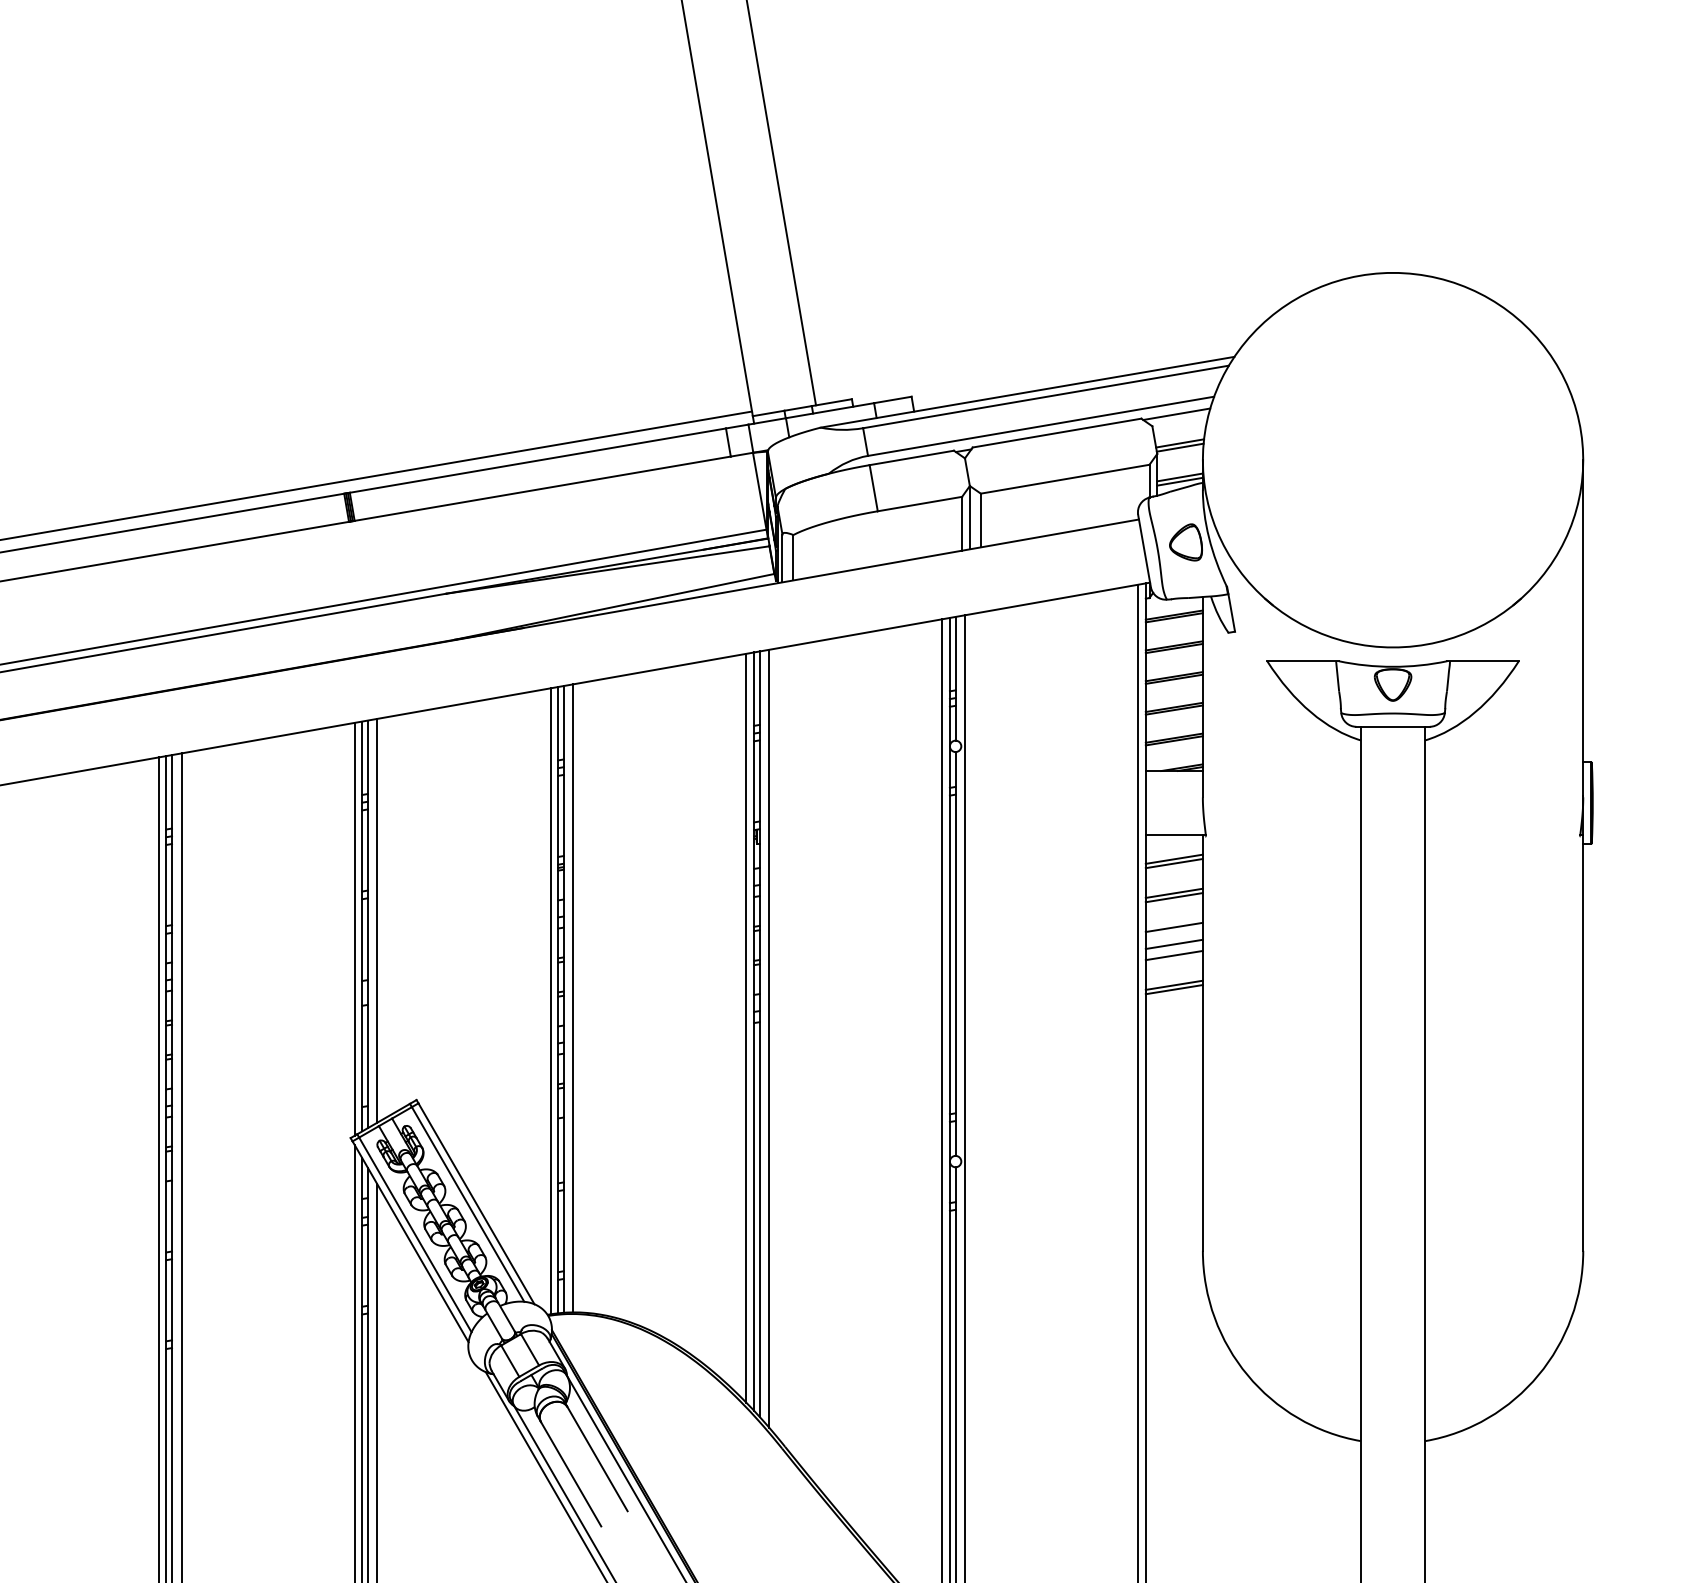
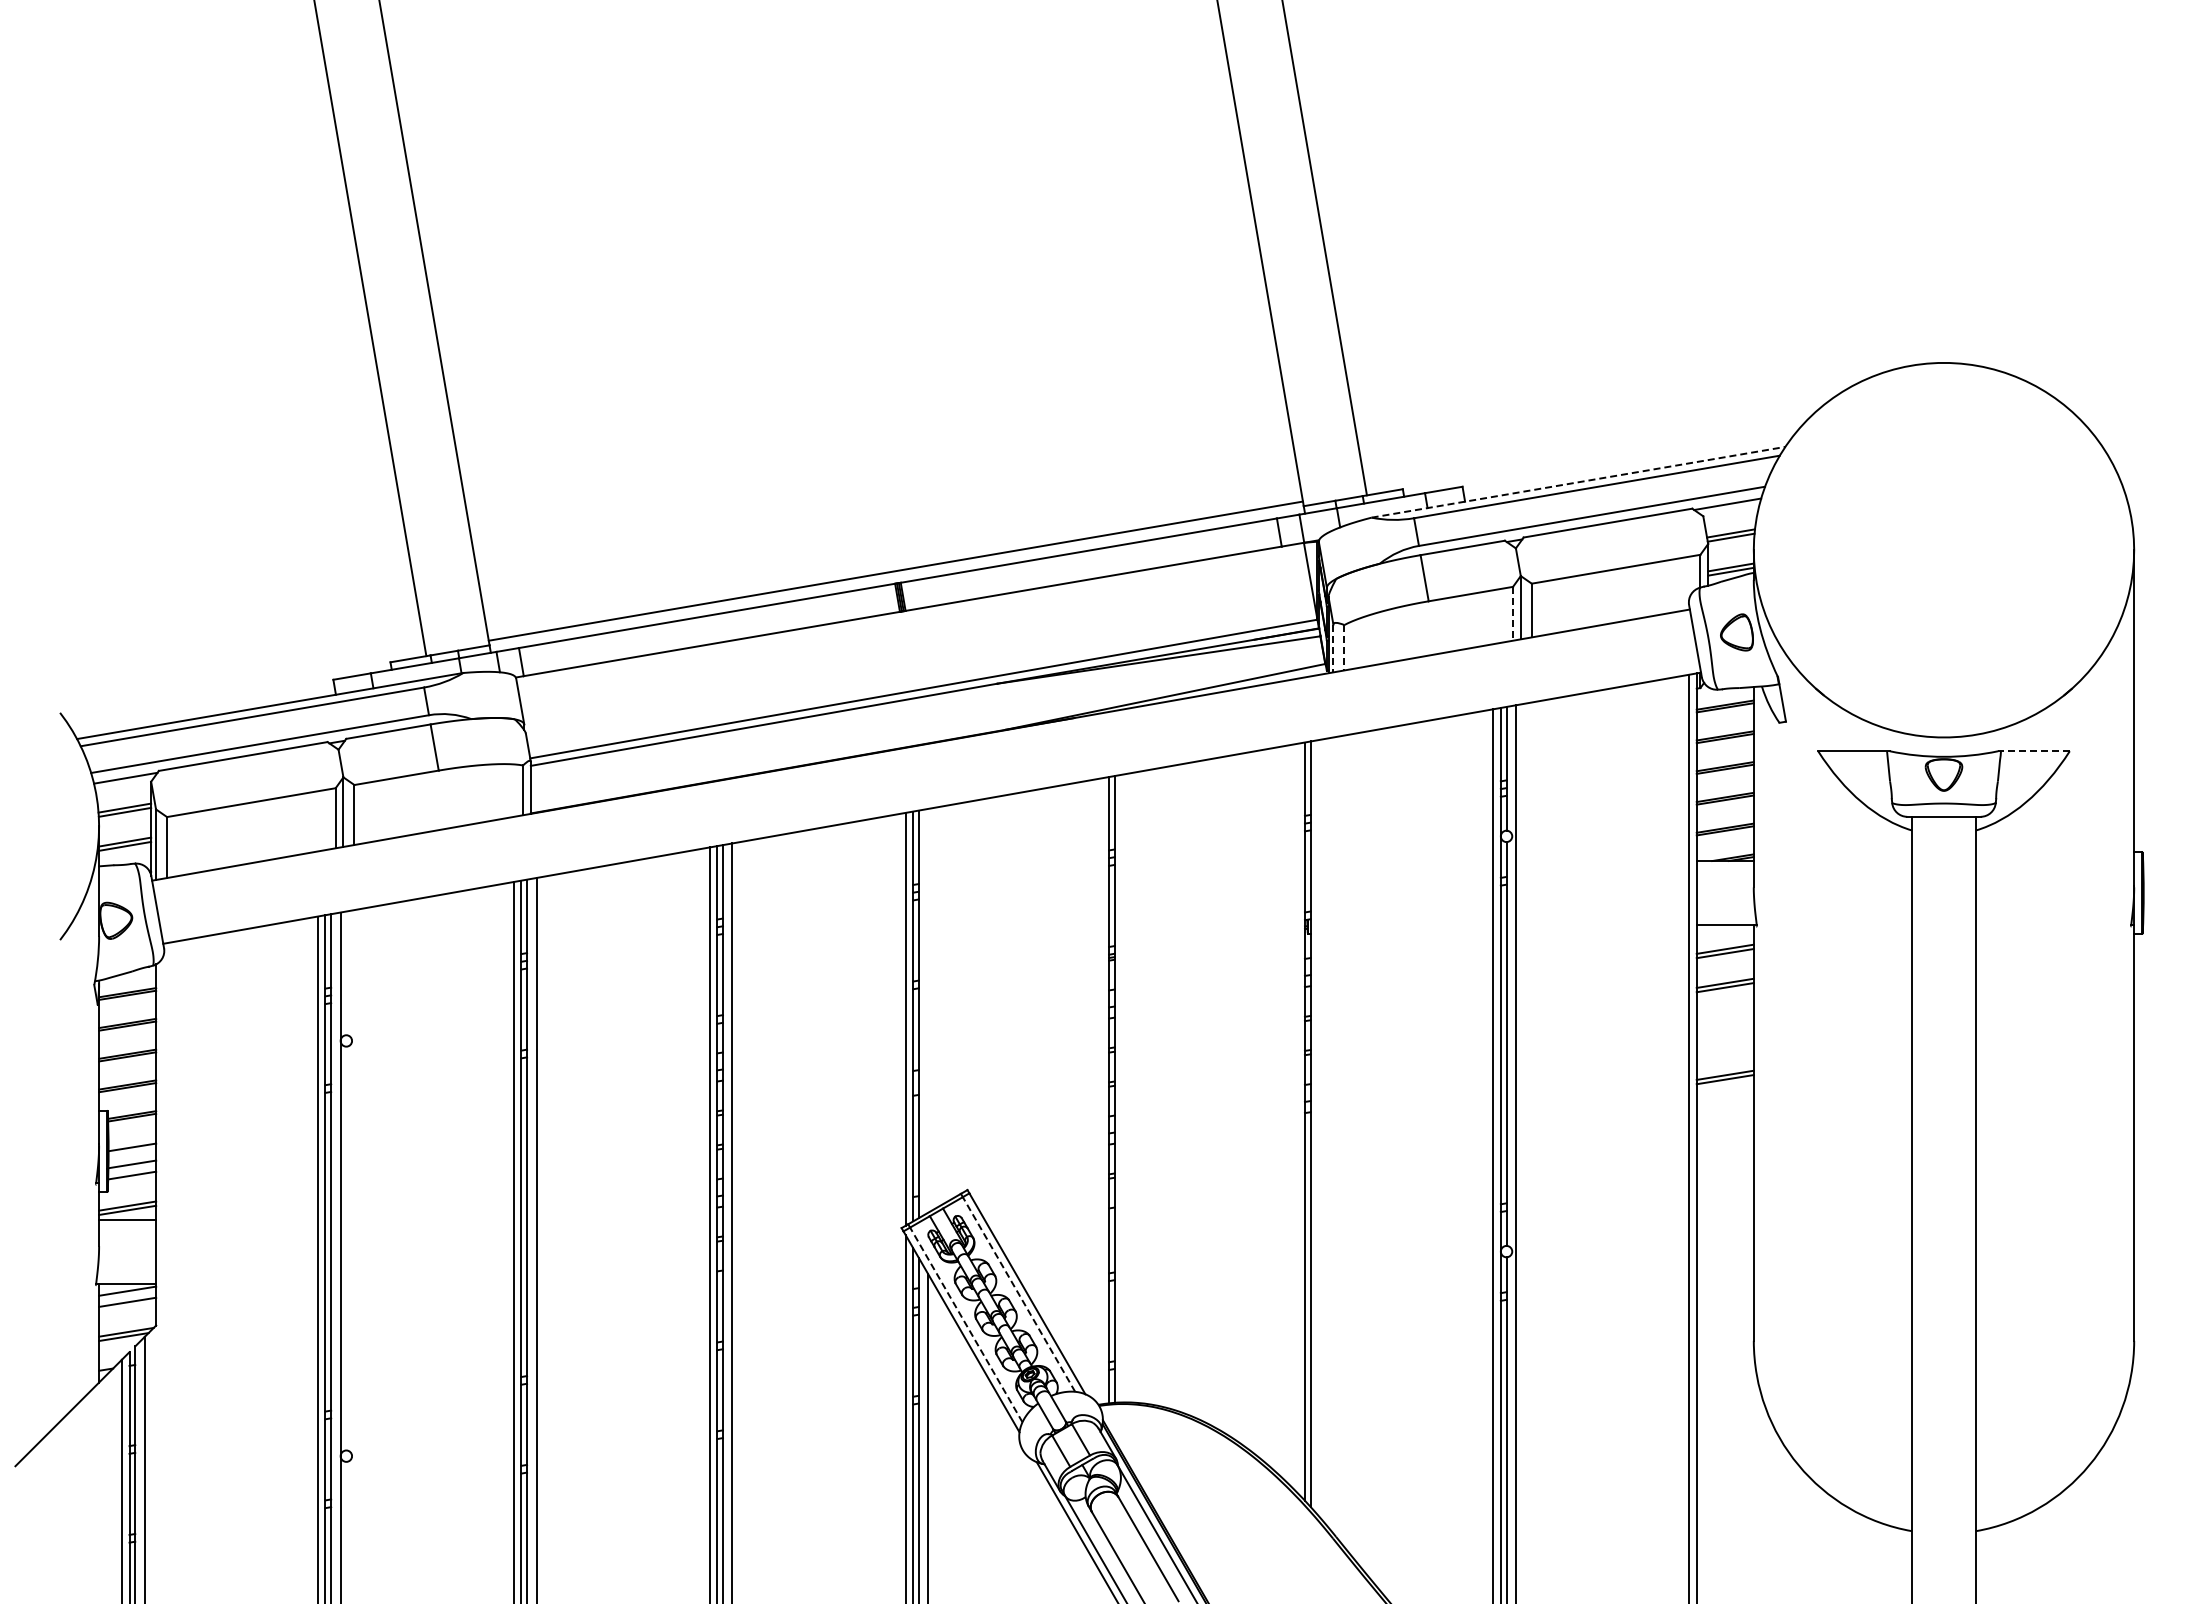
line: (1027, 392) -> (1578, 482), solid -> dashed
line: (962, 523) -> (1513, 613), solid -> dashed
line: (793, 557) -> (1344, 647), solid -> dashed
line: (782, 558) -> (1333, 648), solid -> dashed
line: (1483, 661) -> (2034, 751), solid -> dashed
line: (377, 920) -> (928, 1010), removed
line: (1173, 927) -> (1724, 1017), removed
line: (1173, 944) -> (1724, 1034), removed
line: (1173, 955) -> (1724, 1045), removed
line: (573, 998) -> (1124, 1088), removed
line: (550, 1001) -> (1101, 1091), removed
line: (746, 1027) -> (1297, 1117), removed
line: (769, 1038) -> (1320, 1128), removed
line: (467, 1204) -> (1018, 1294), solid -> dashed
line: (415, 1234) -> (966, 1324), solid -> dashed

